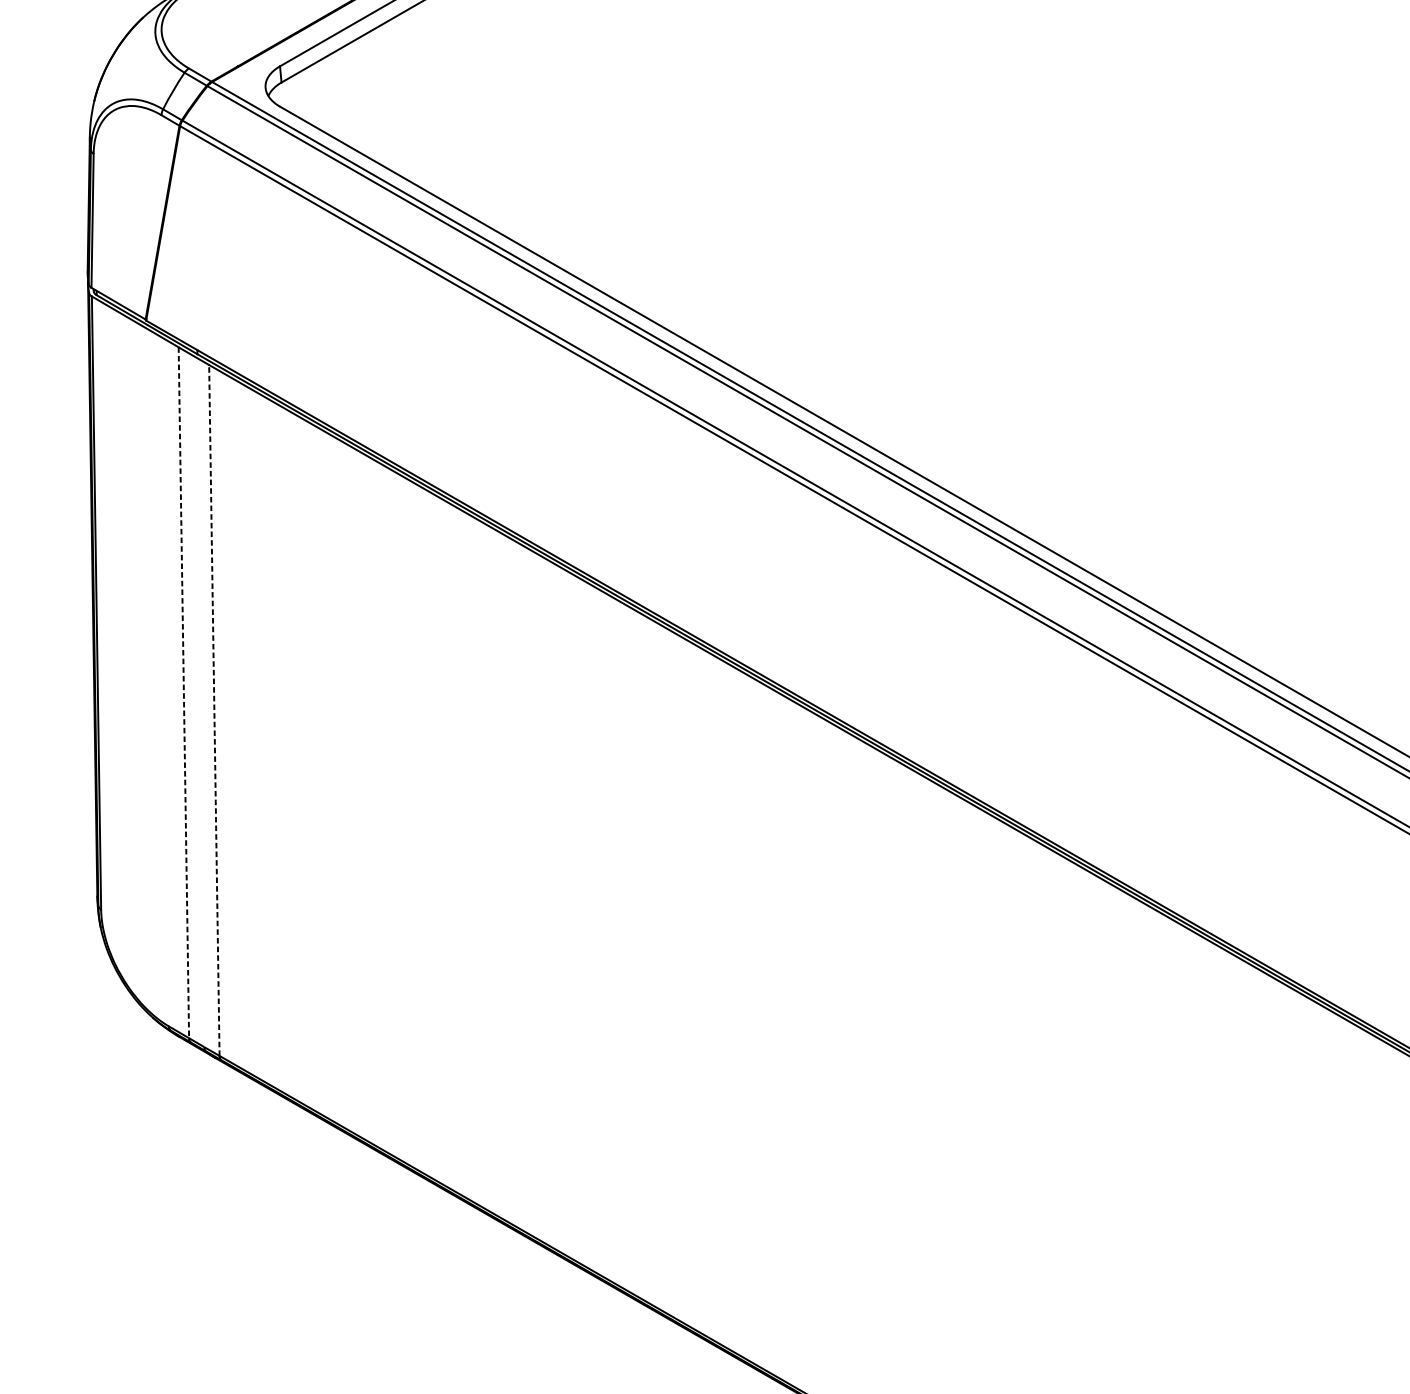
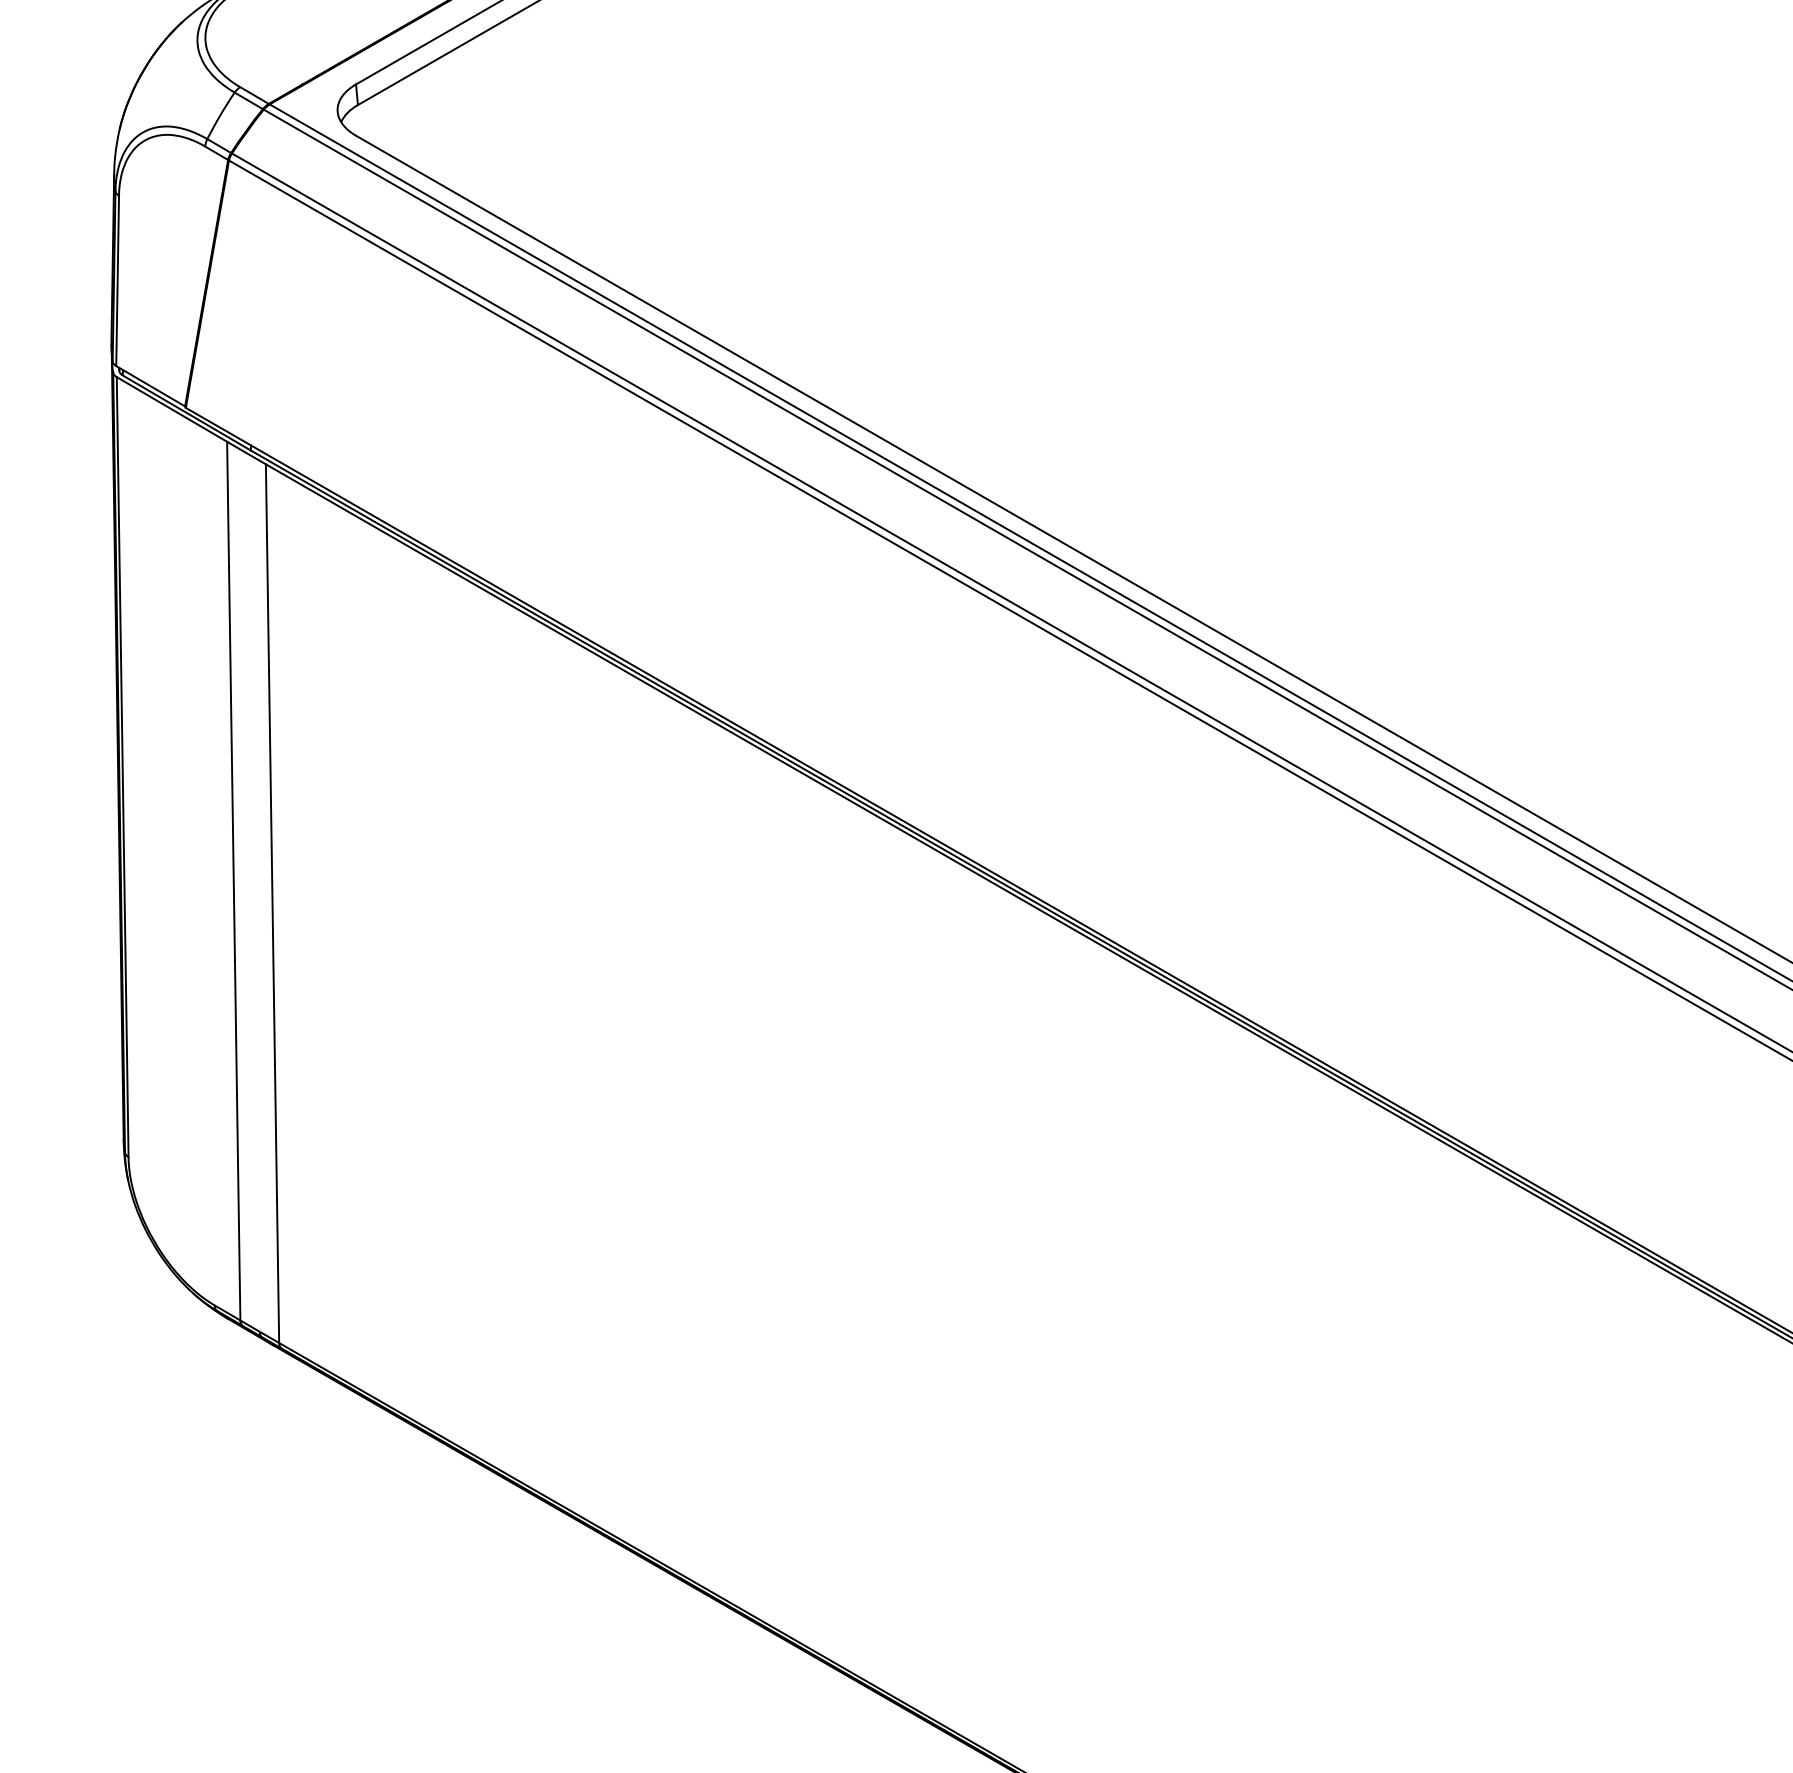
line: (183, 693) -> (233, 881), dashed -> solid
line: (214, 710) -> (272, 903), dashed -> solid

